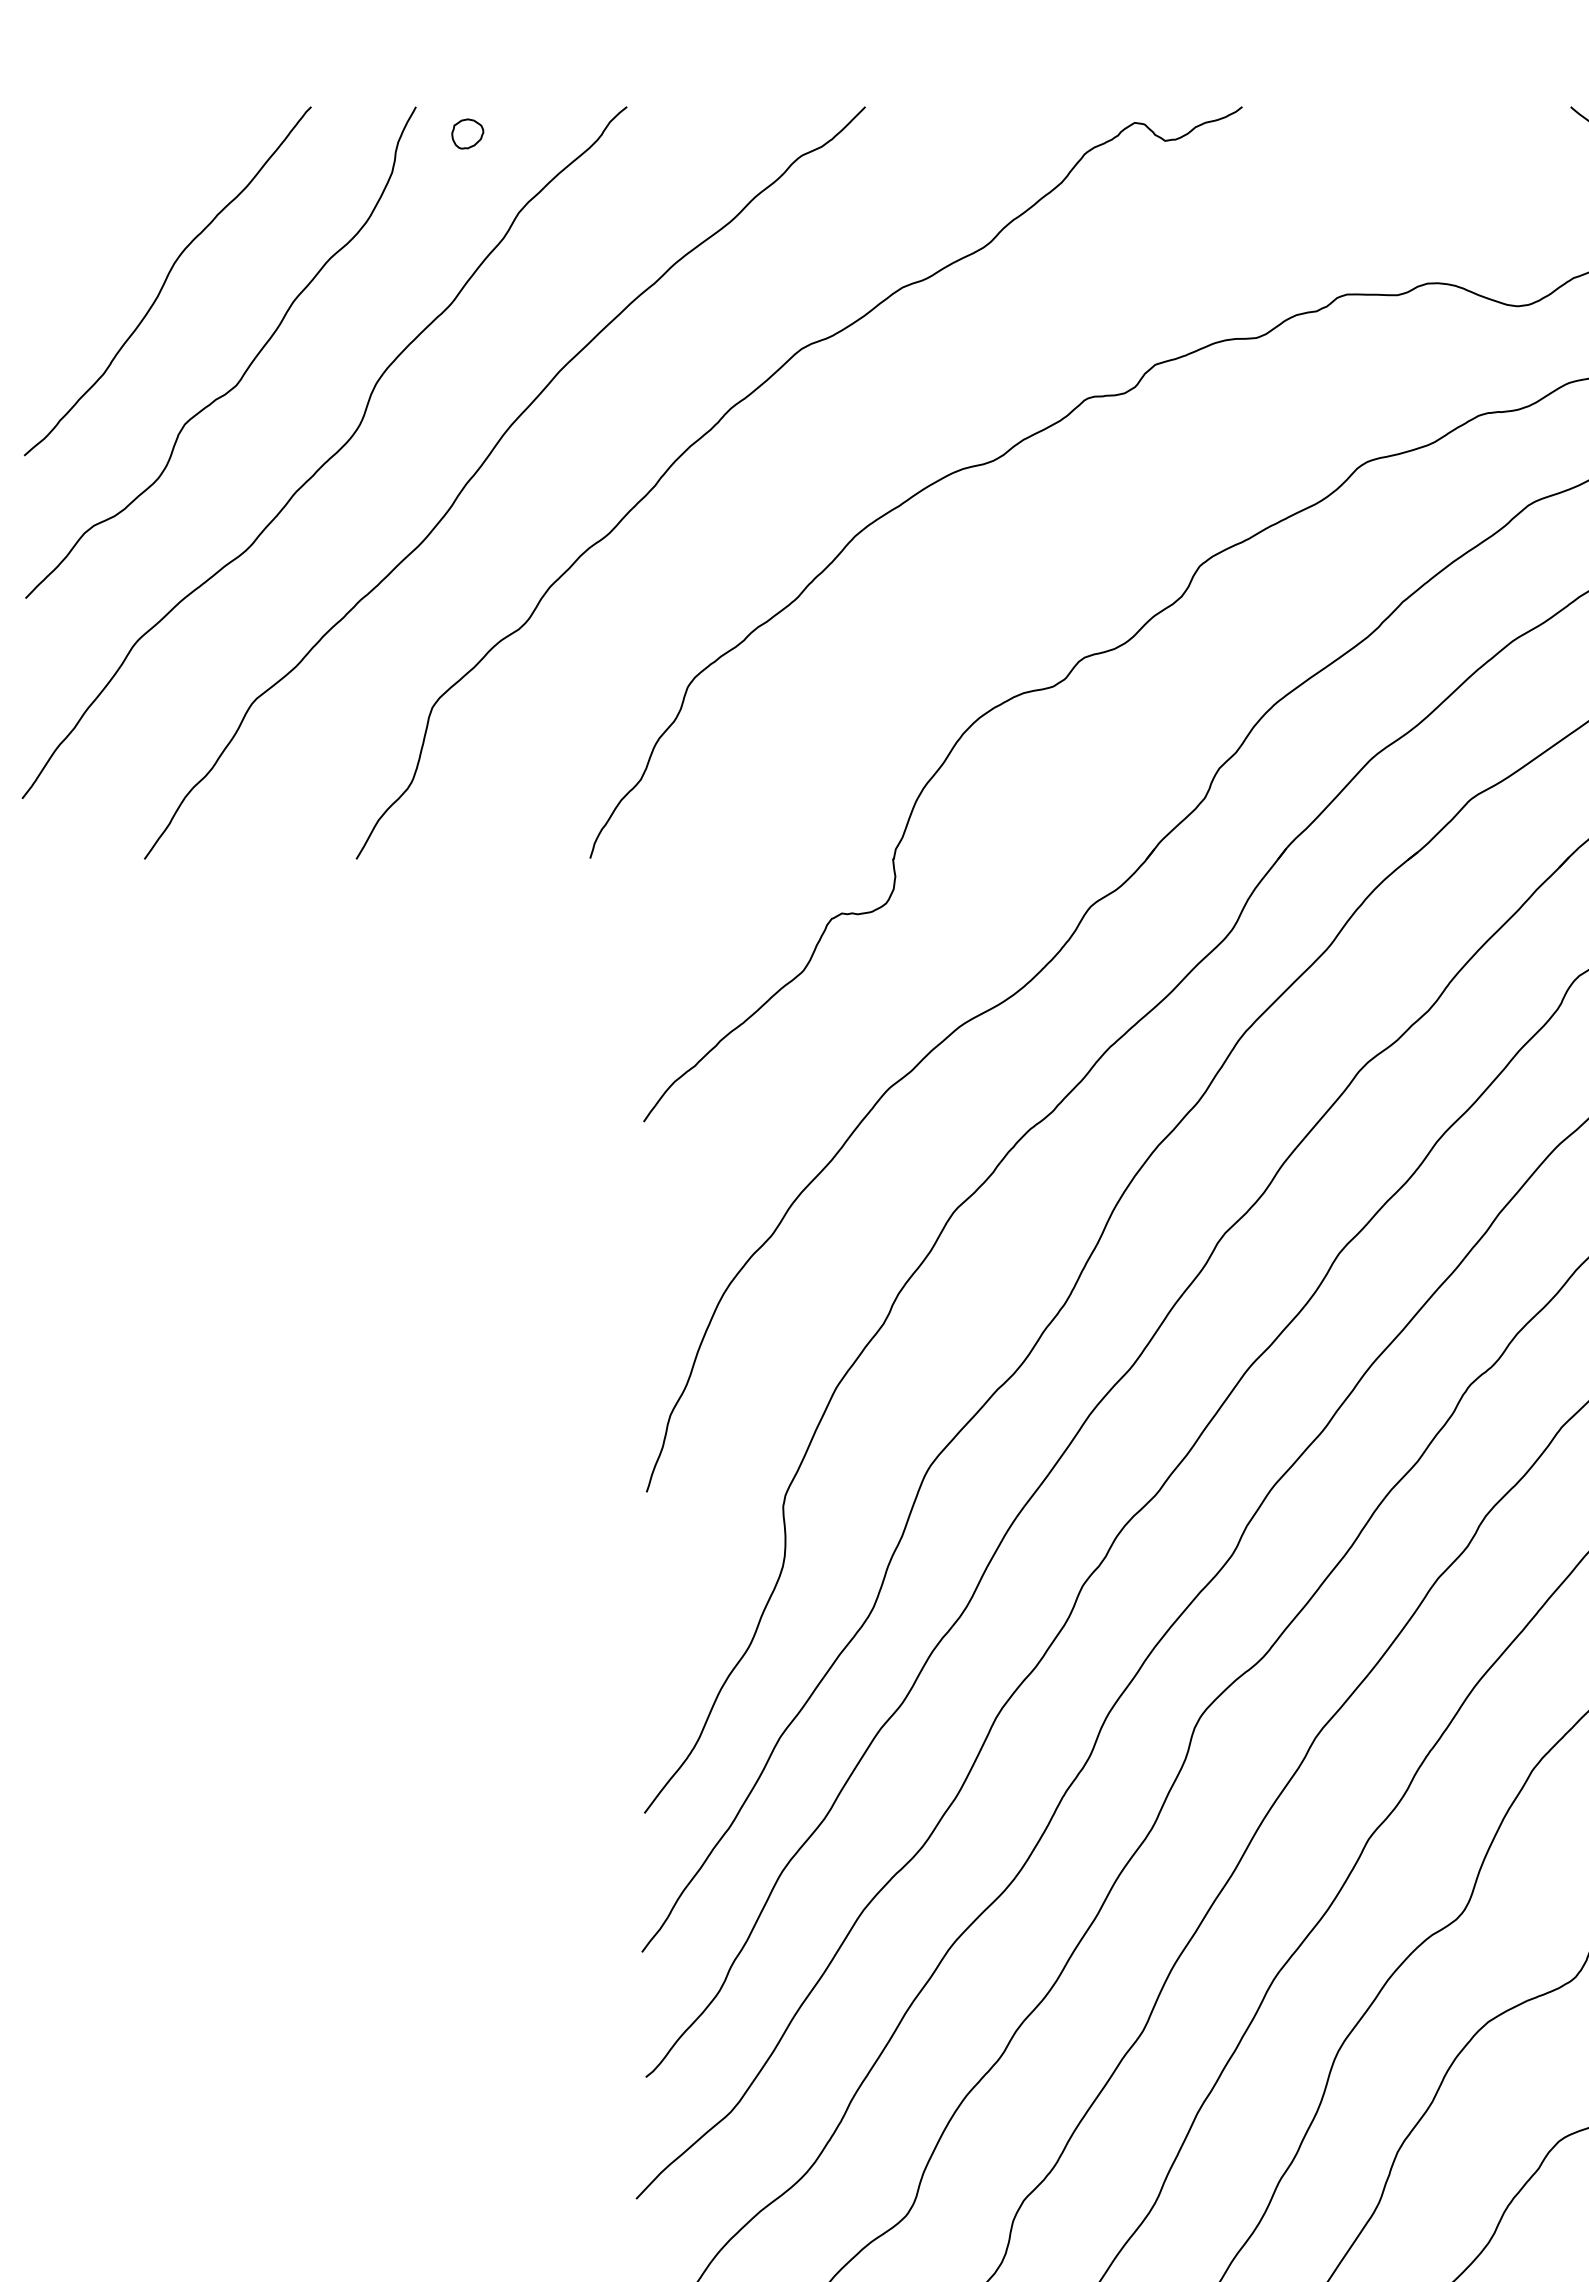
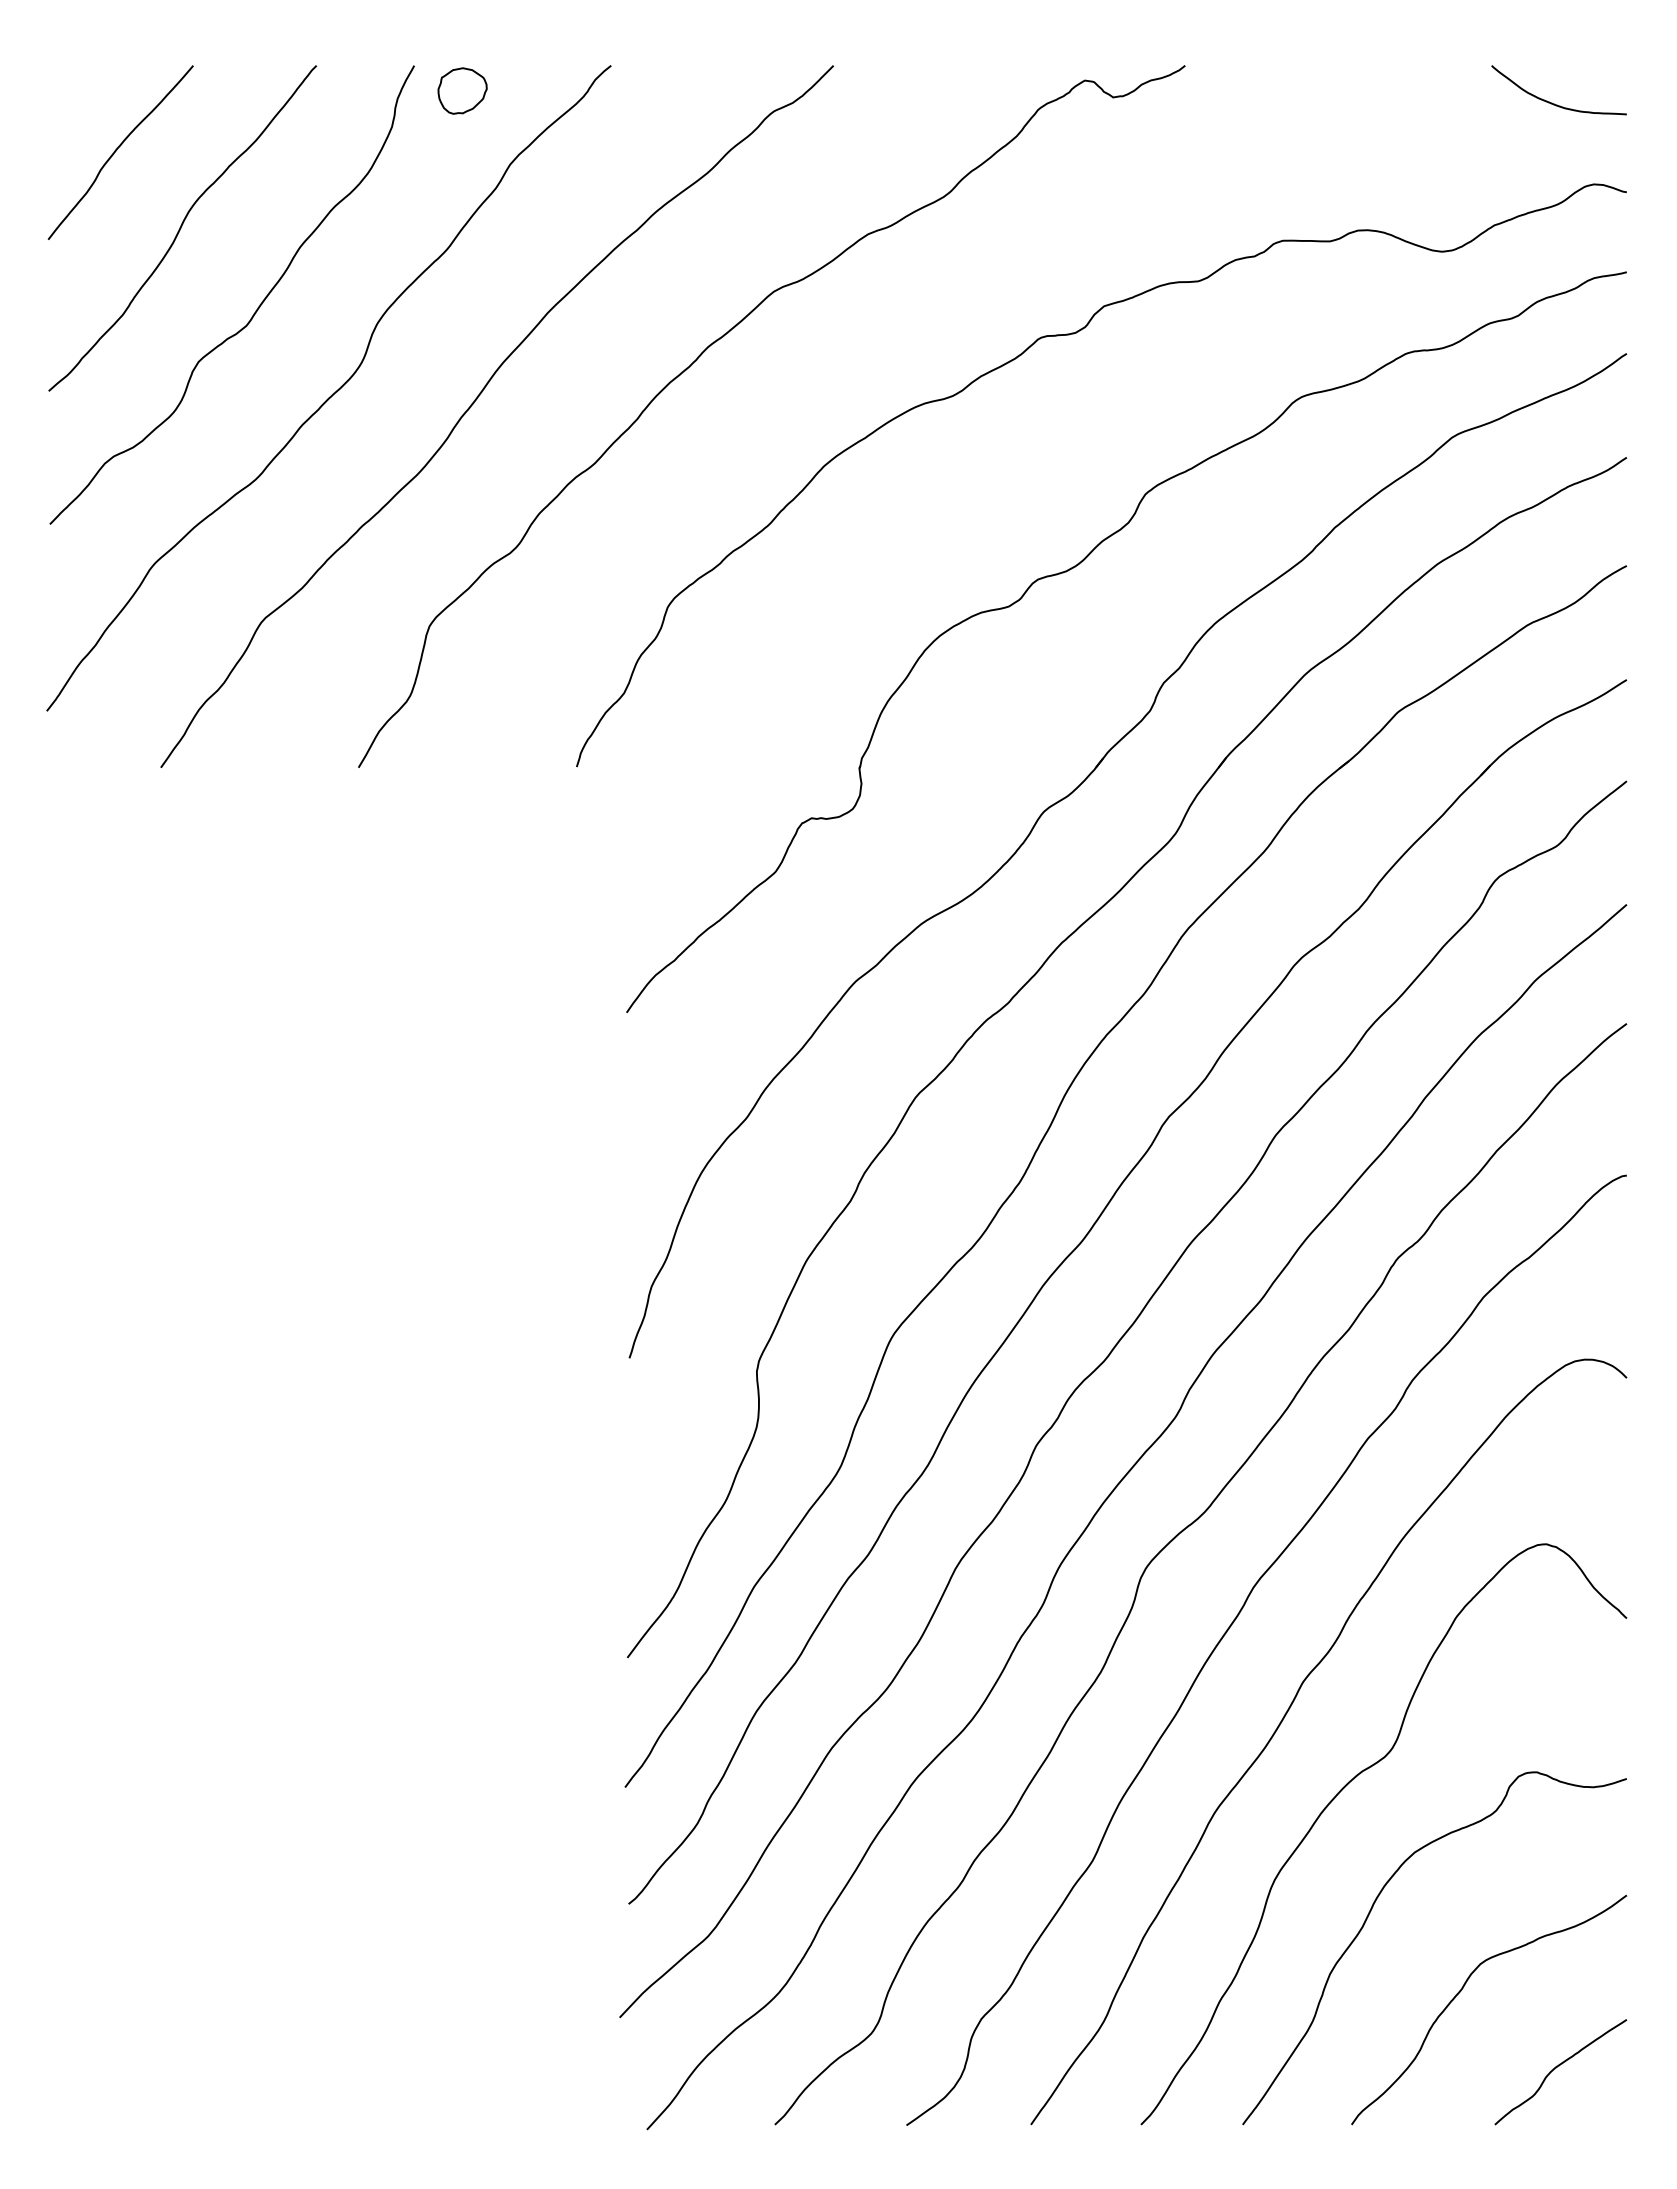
part: (467, 133) -> (462, 90), size x1.67
curve: (97, 197) -> (117, 150), added

